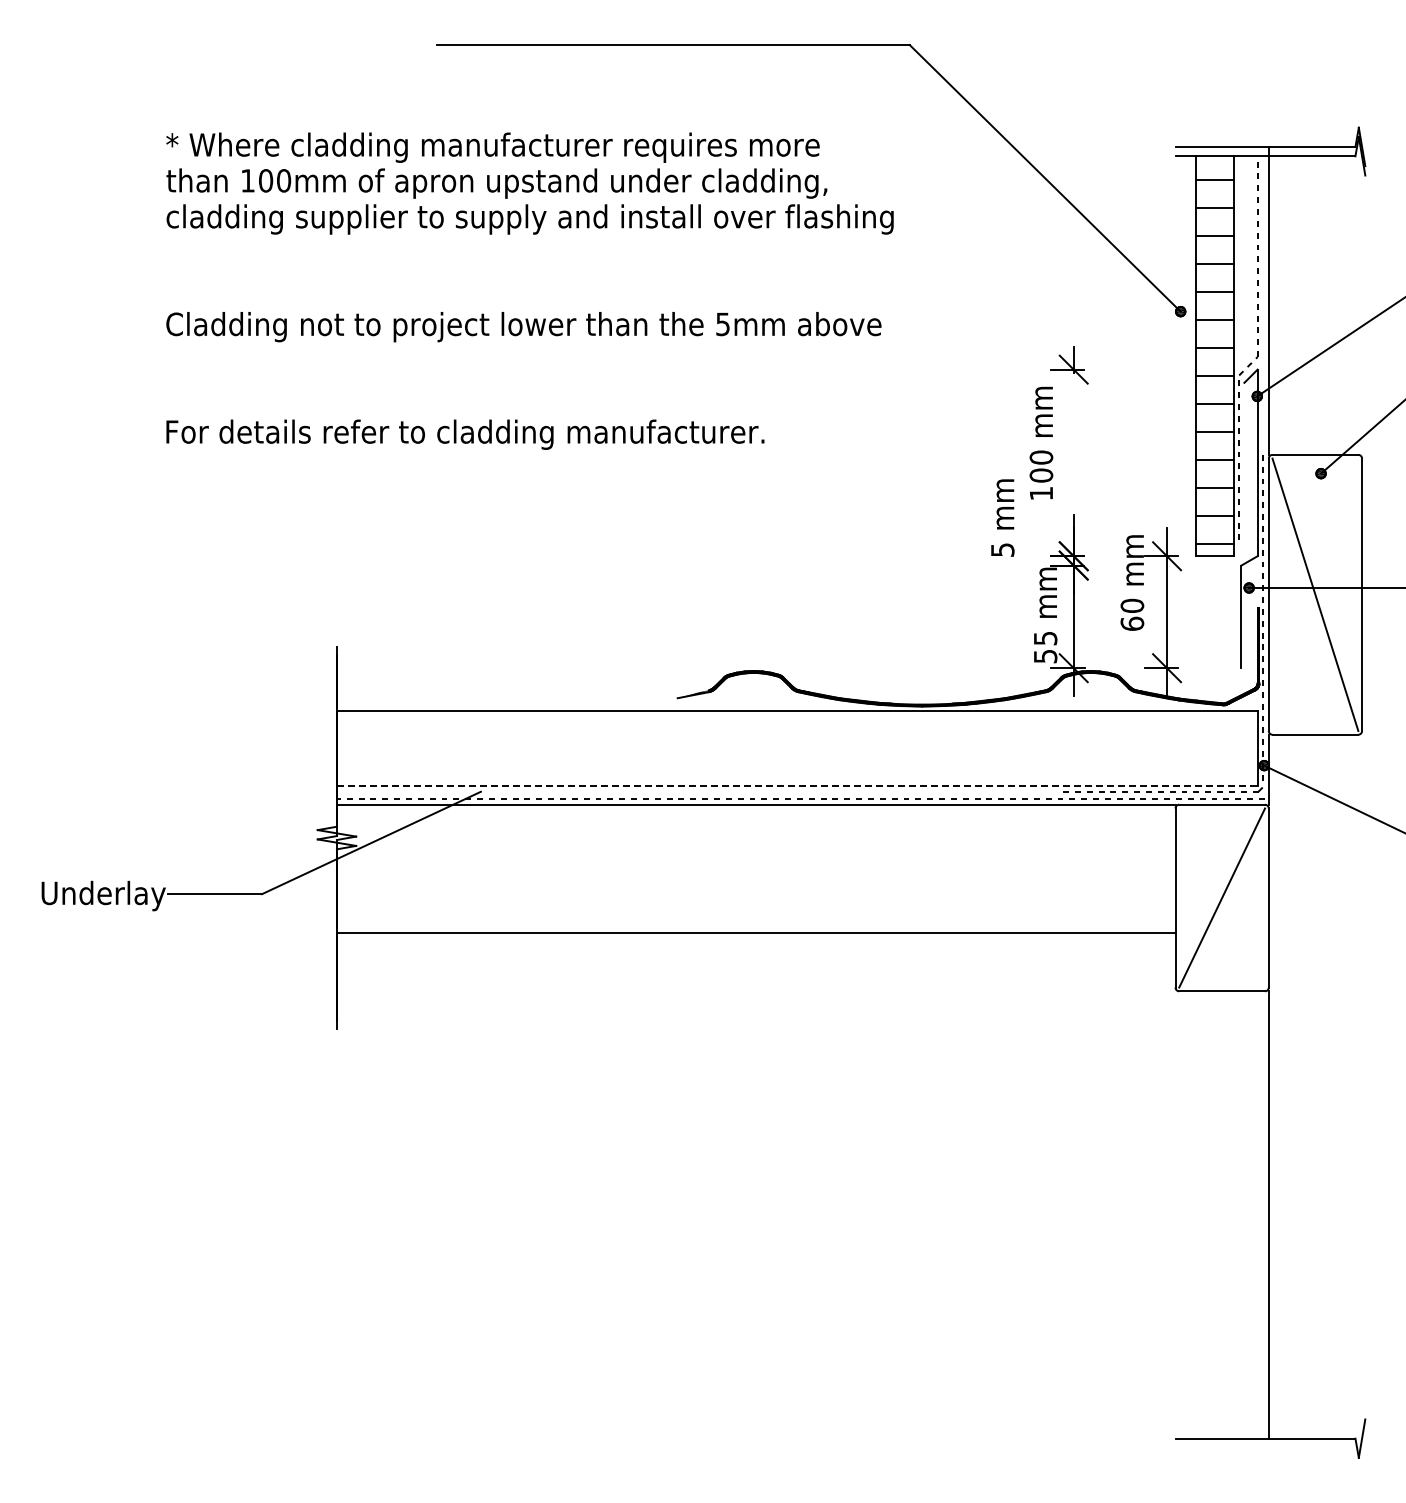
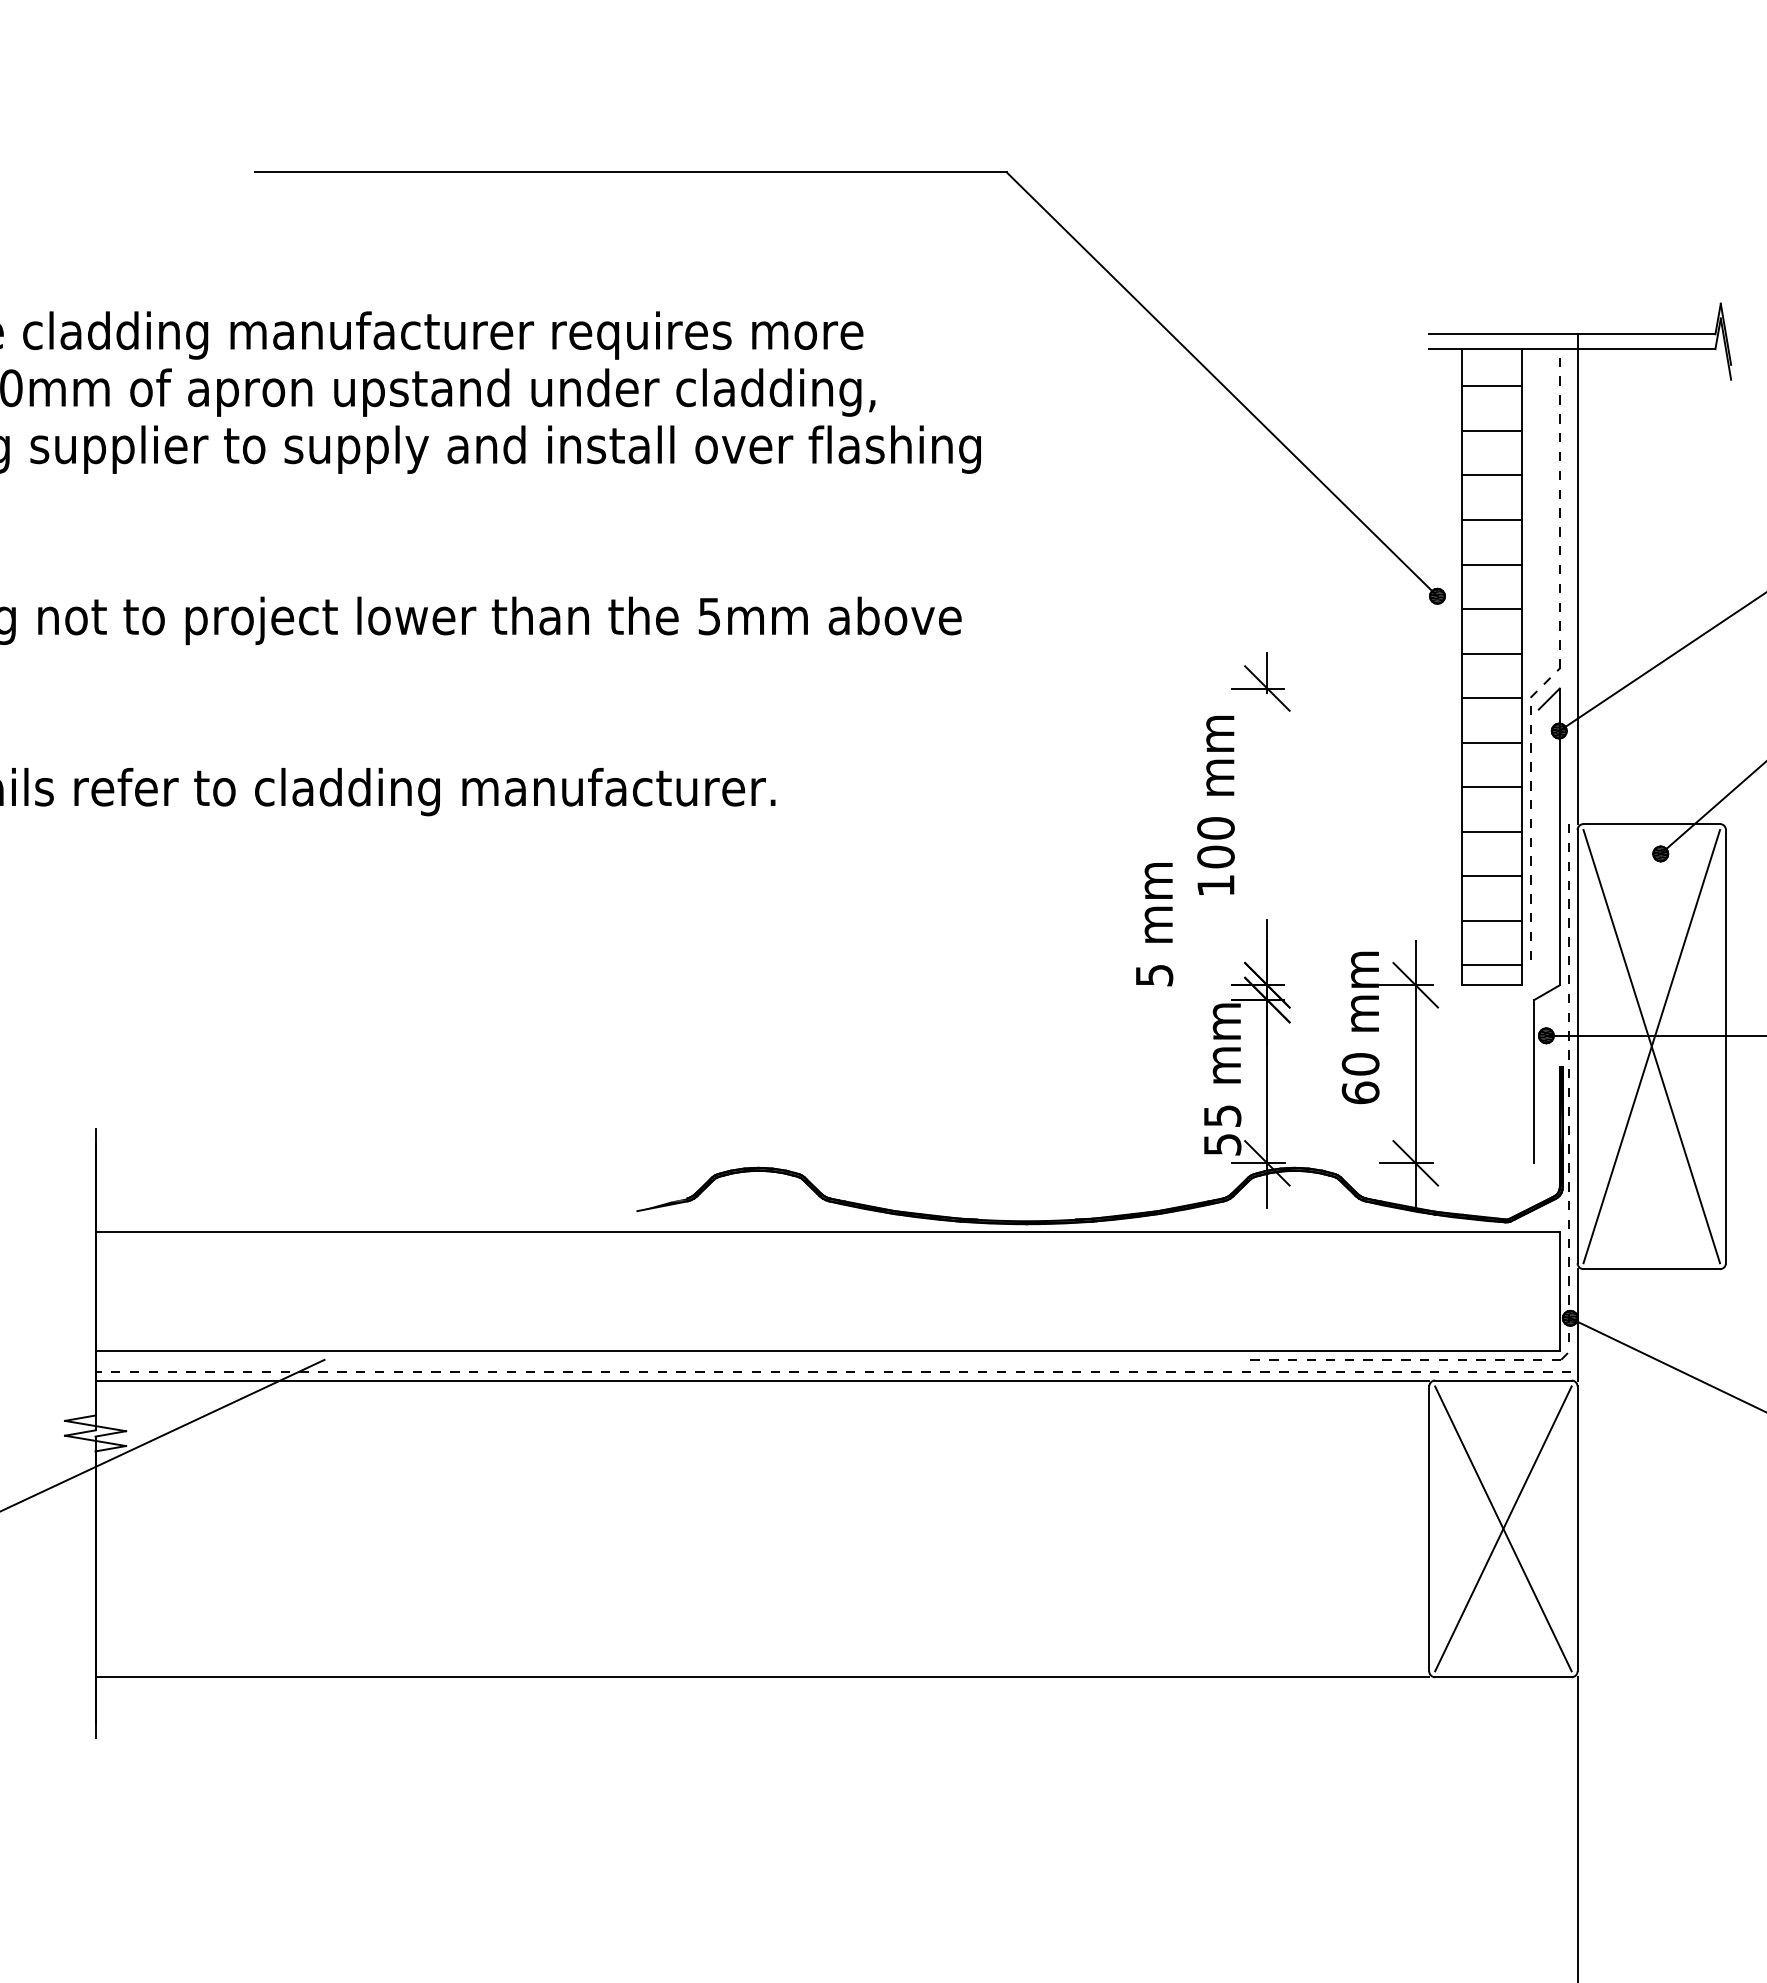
line: (1315, 594) -> (1651, 1046), added
line: (797, 786) -> (828, 1351), dashed -> solid
line: (1222, 897) -> (1503, 1528), added
line: (755, 933) -> (761, 1677), moved

